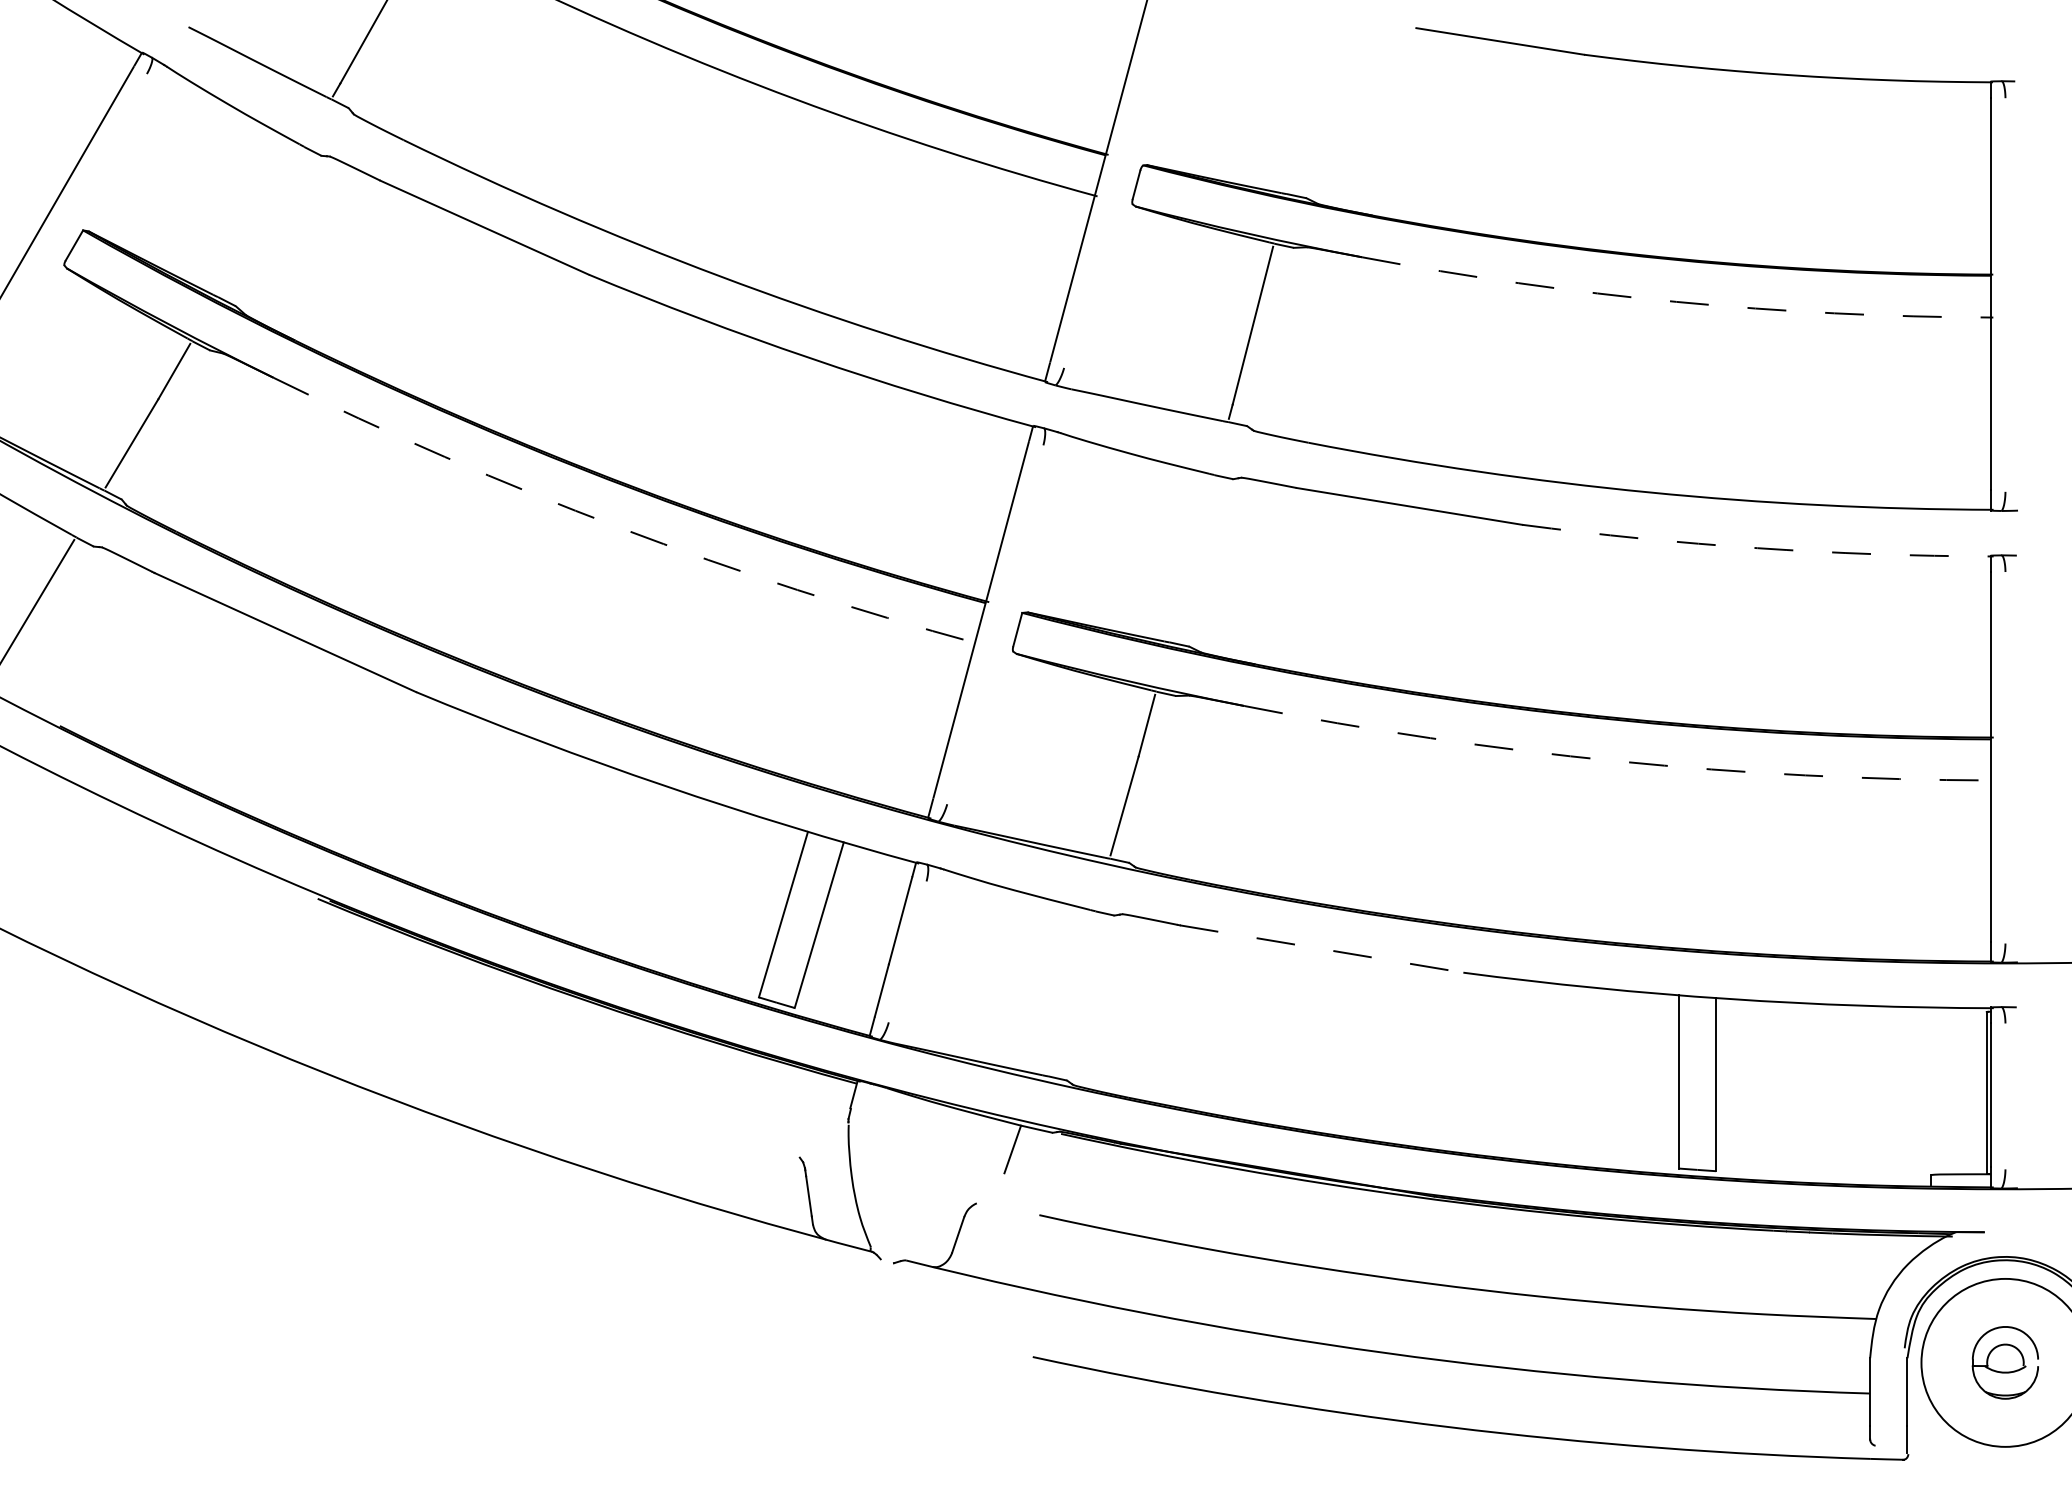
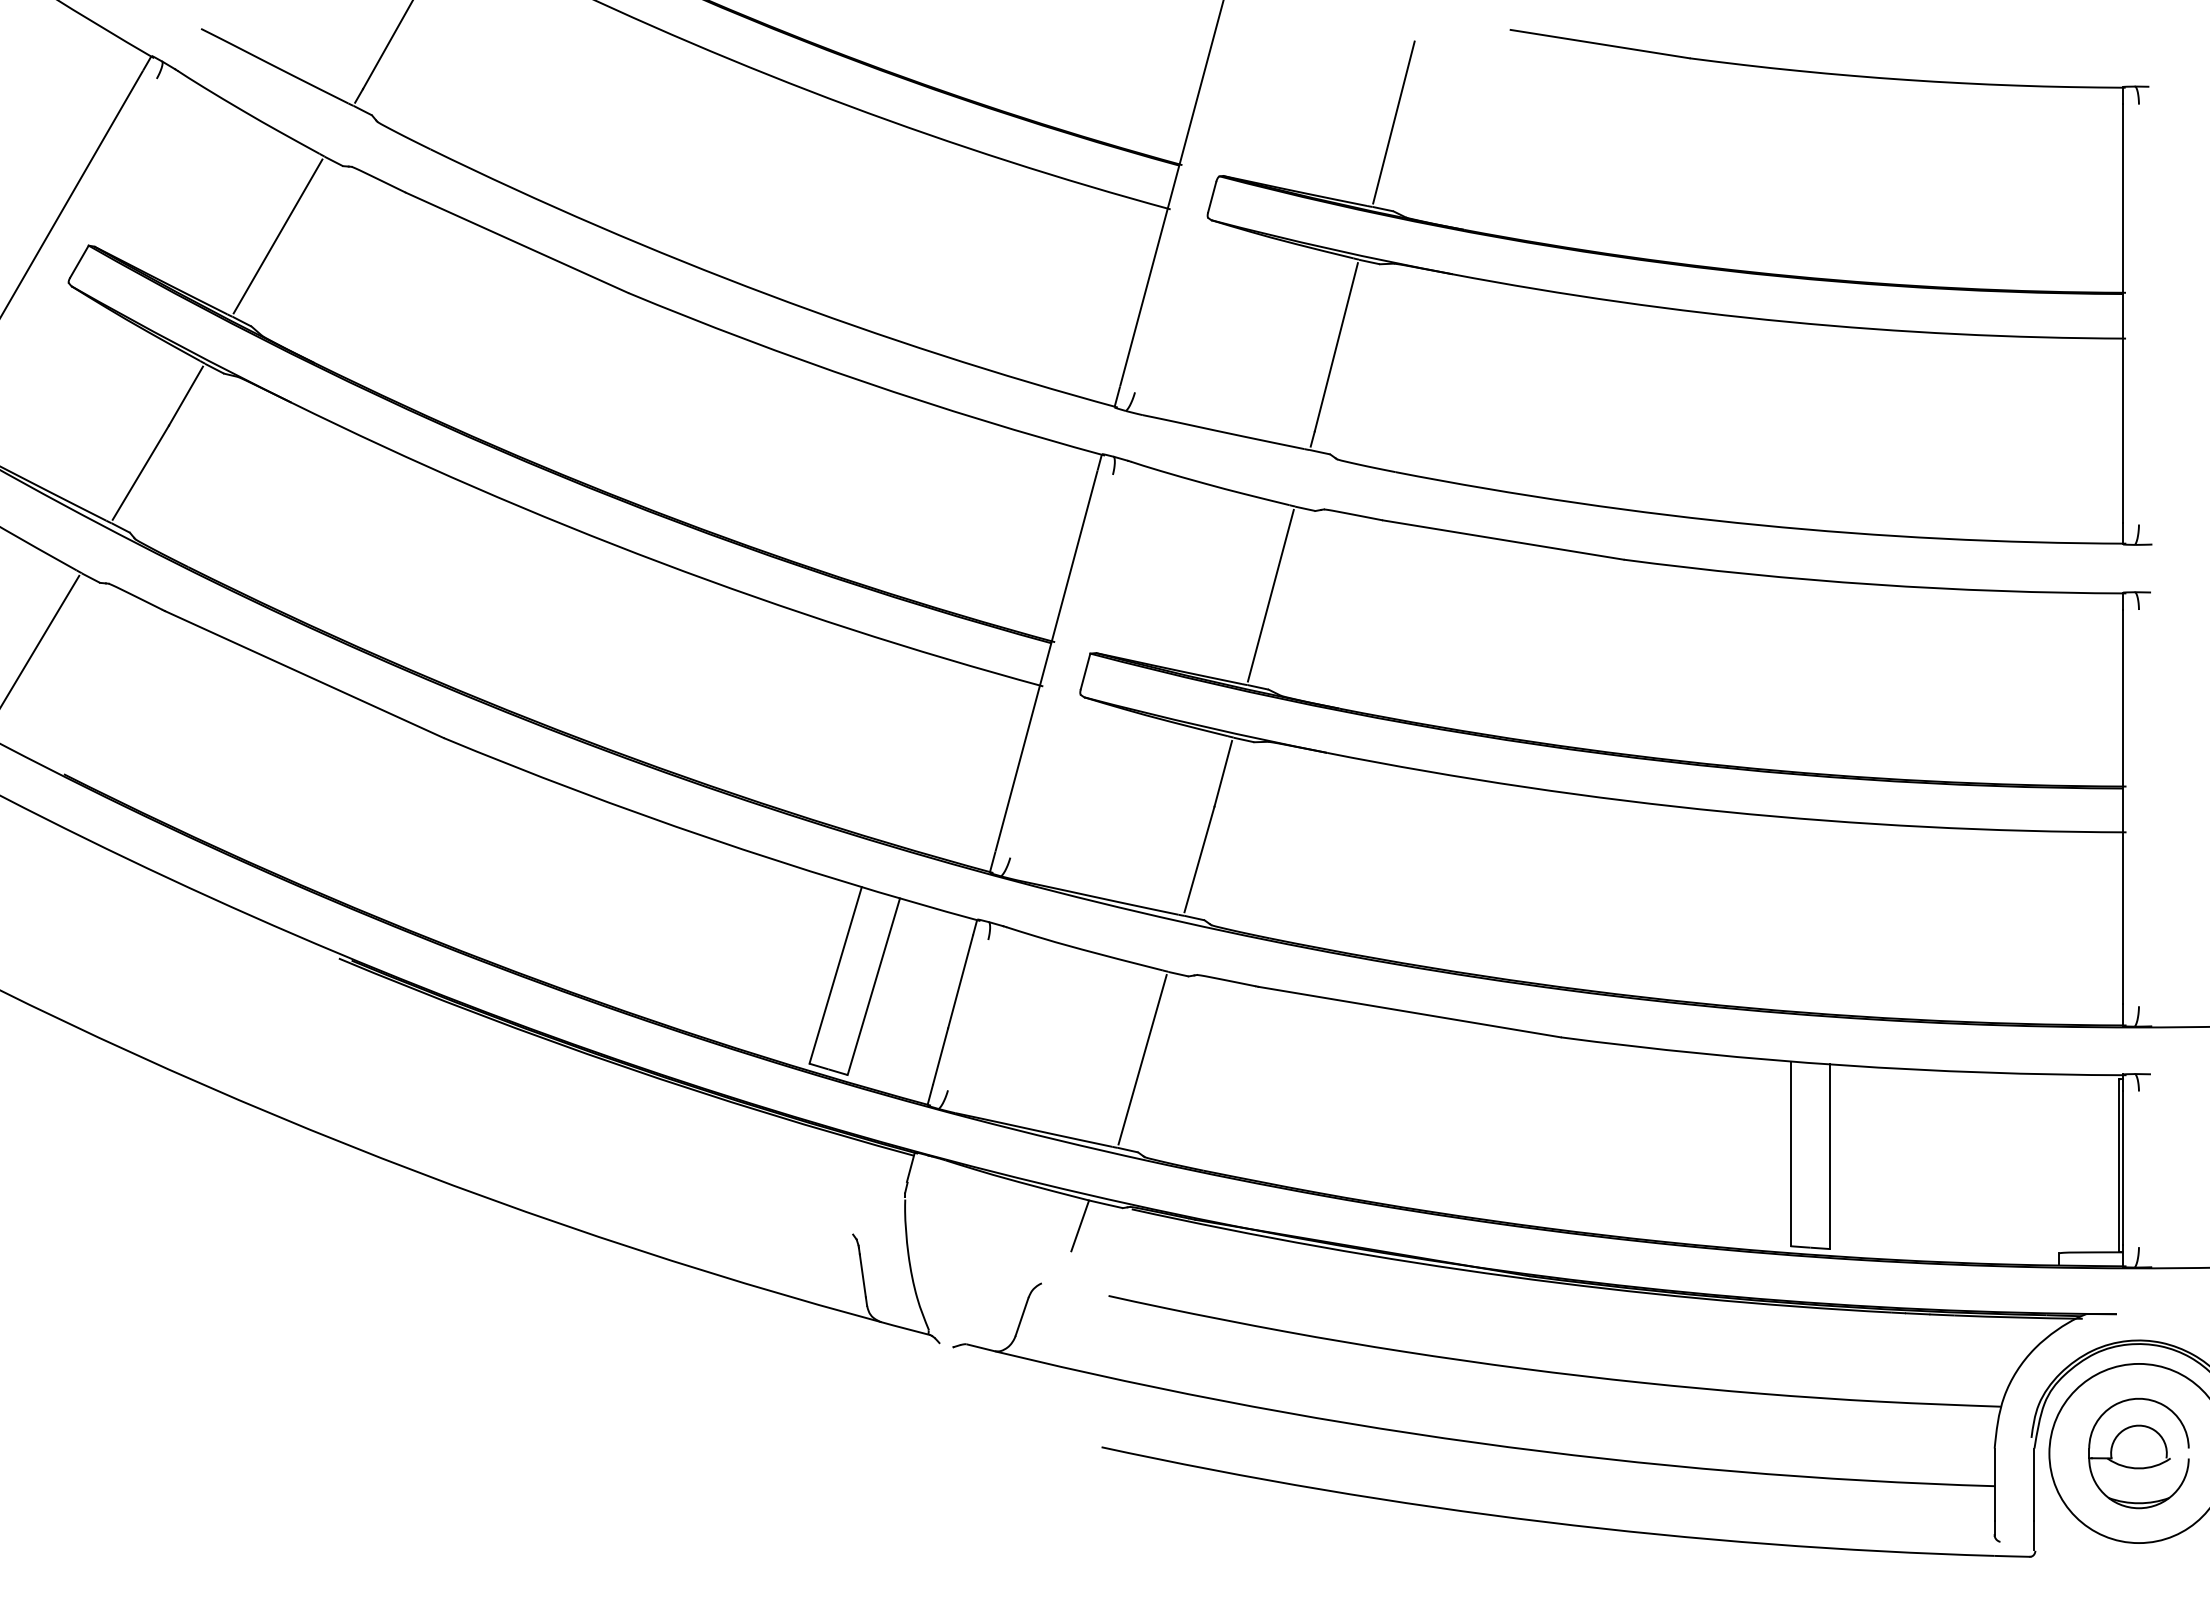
line: (1306, 114) -> (1393, 122), added
line: (260, 221) -> (277, 236), added
arc: (1675, 301) -> (1787, 321), dashed -> solid
arc: (619, 527) -> (660, 562), dashed -> solid
arc: (1757, 548) -> (1874, 584), dashed -> solid
line: (1191, 558) -> (1270, 595), added
arc: (1617, 760) -> (1725, 811), dashed -> solid
line: (1322, 949) -> (1410, 1012), dashed -> solid
line: (1071, 993) -> (1142, 1059), added
part: (2005, 1362) -> (2138, 1453), size x1.43

